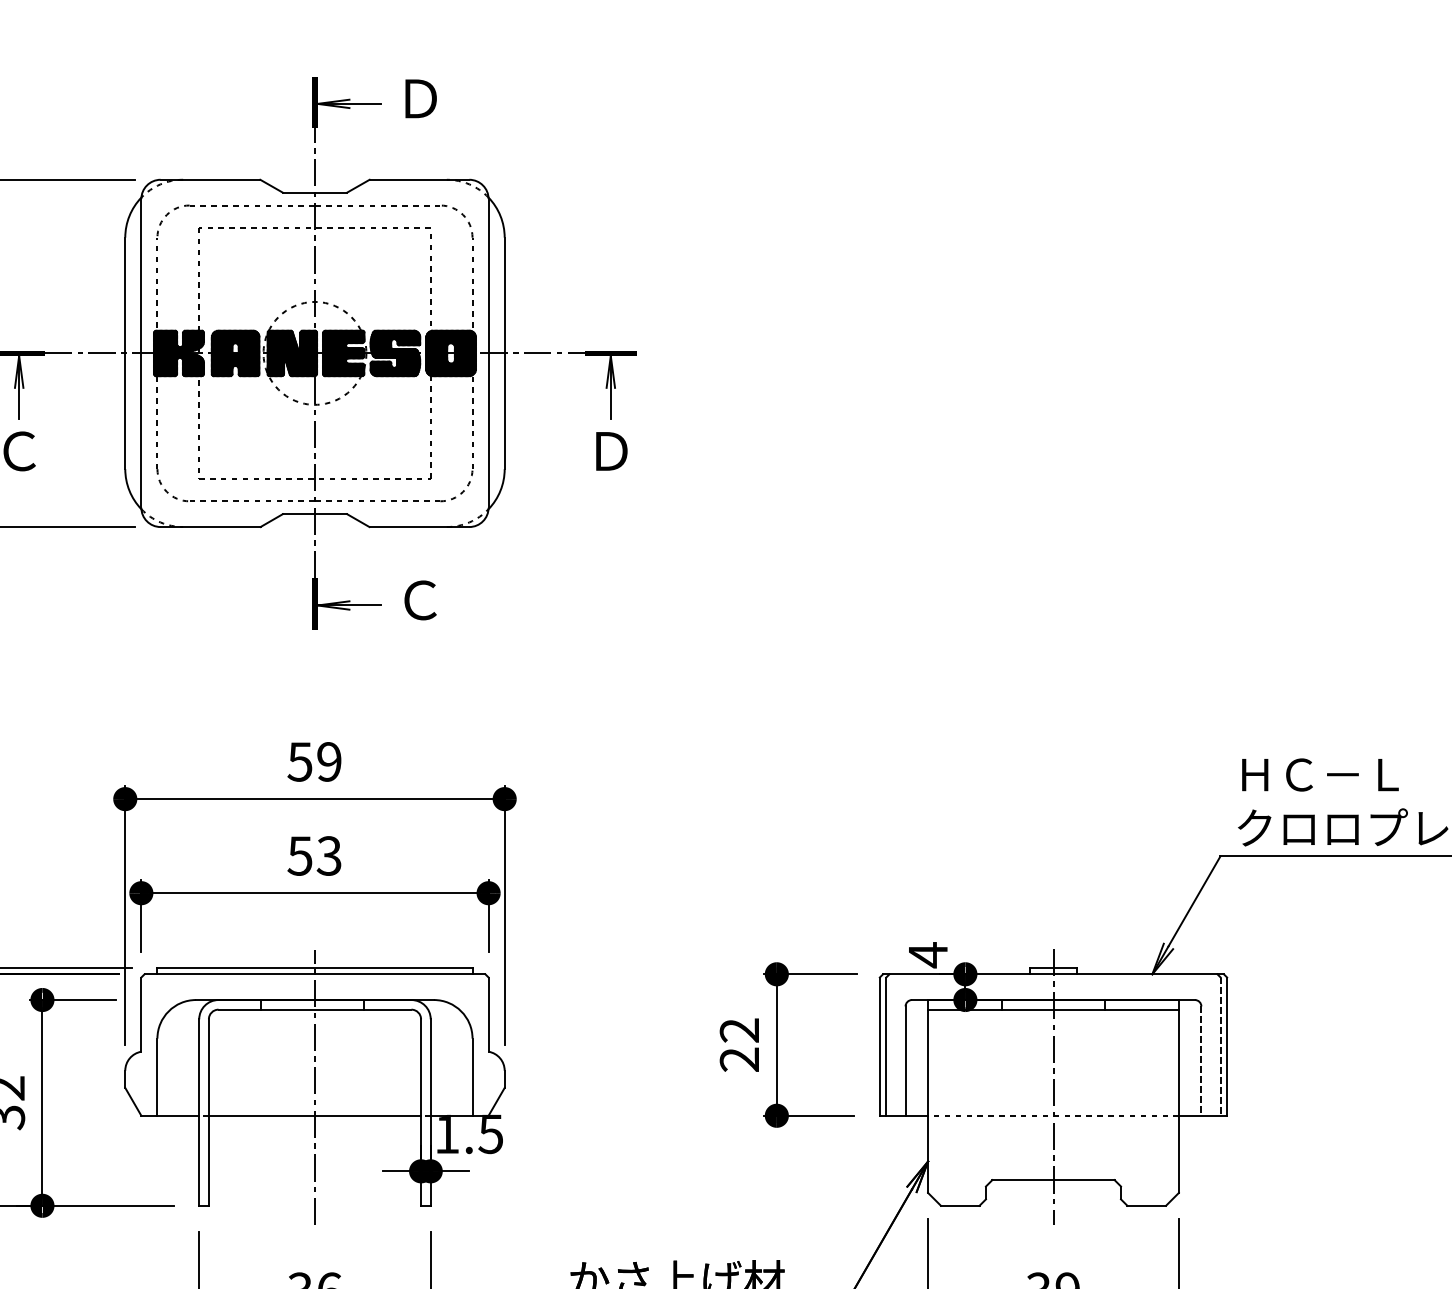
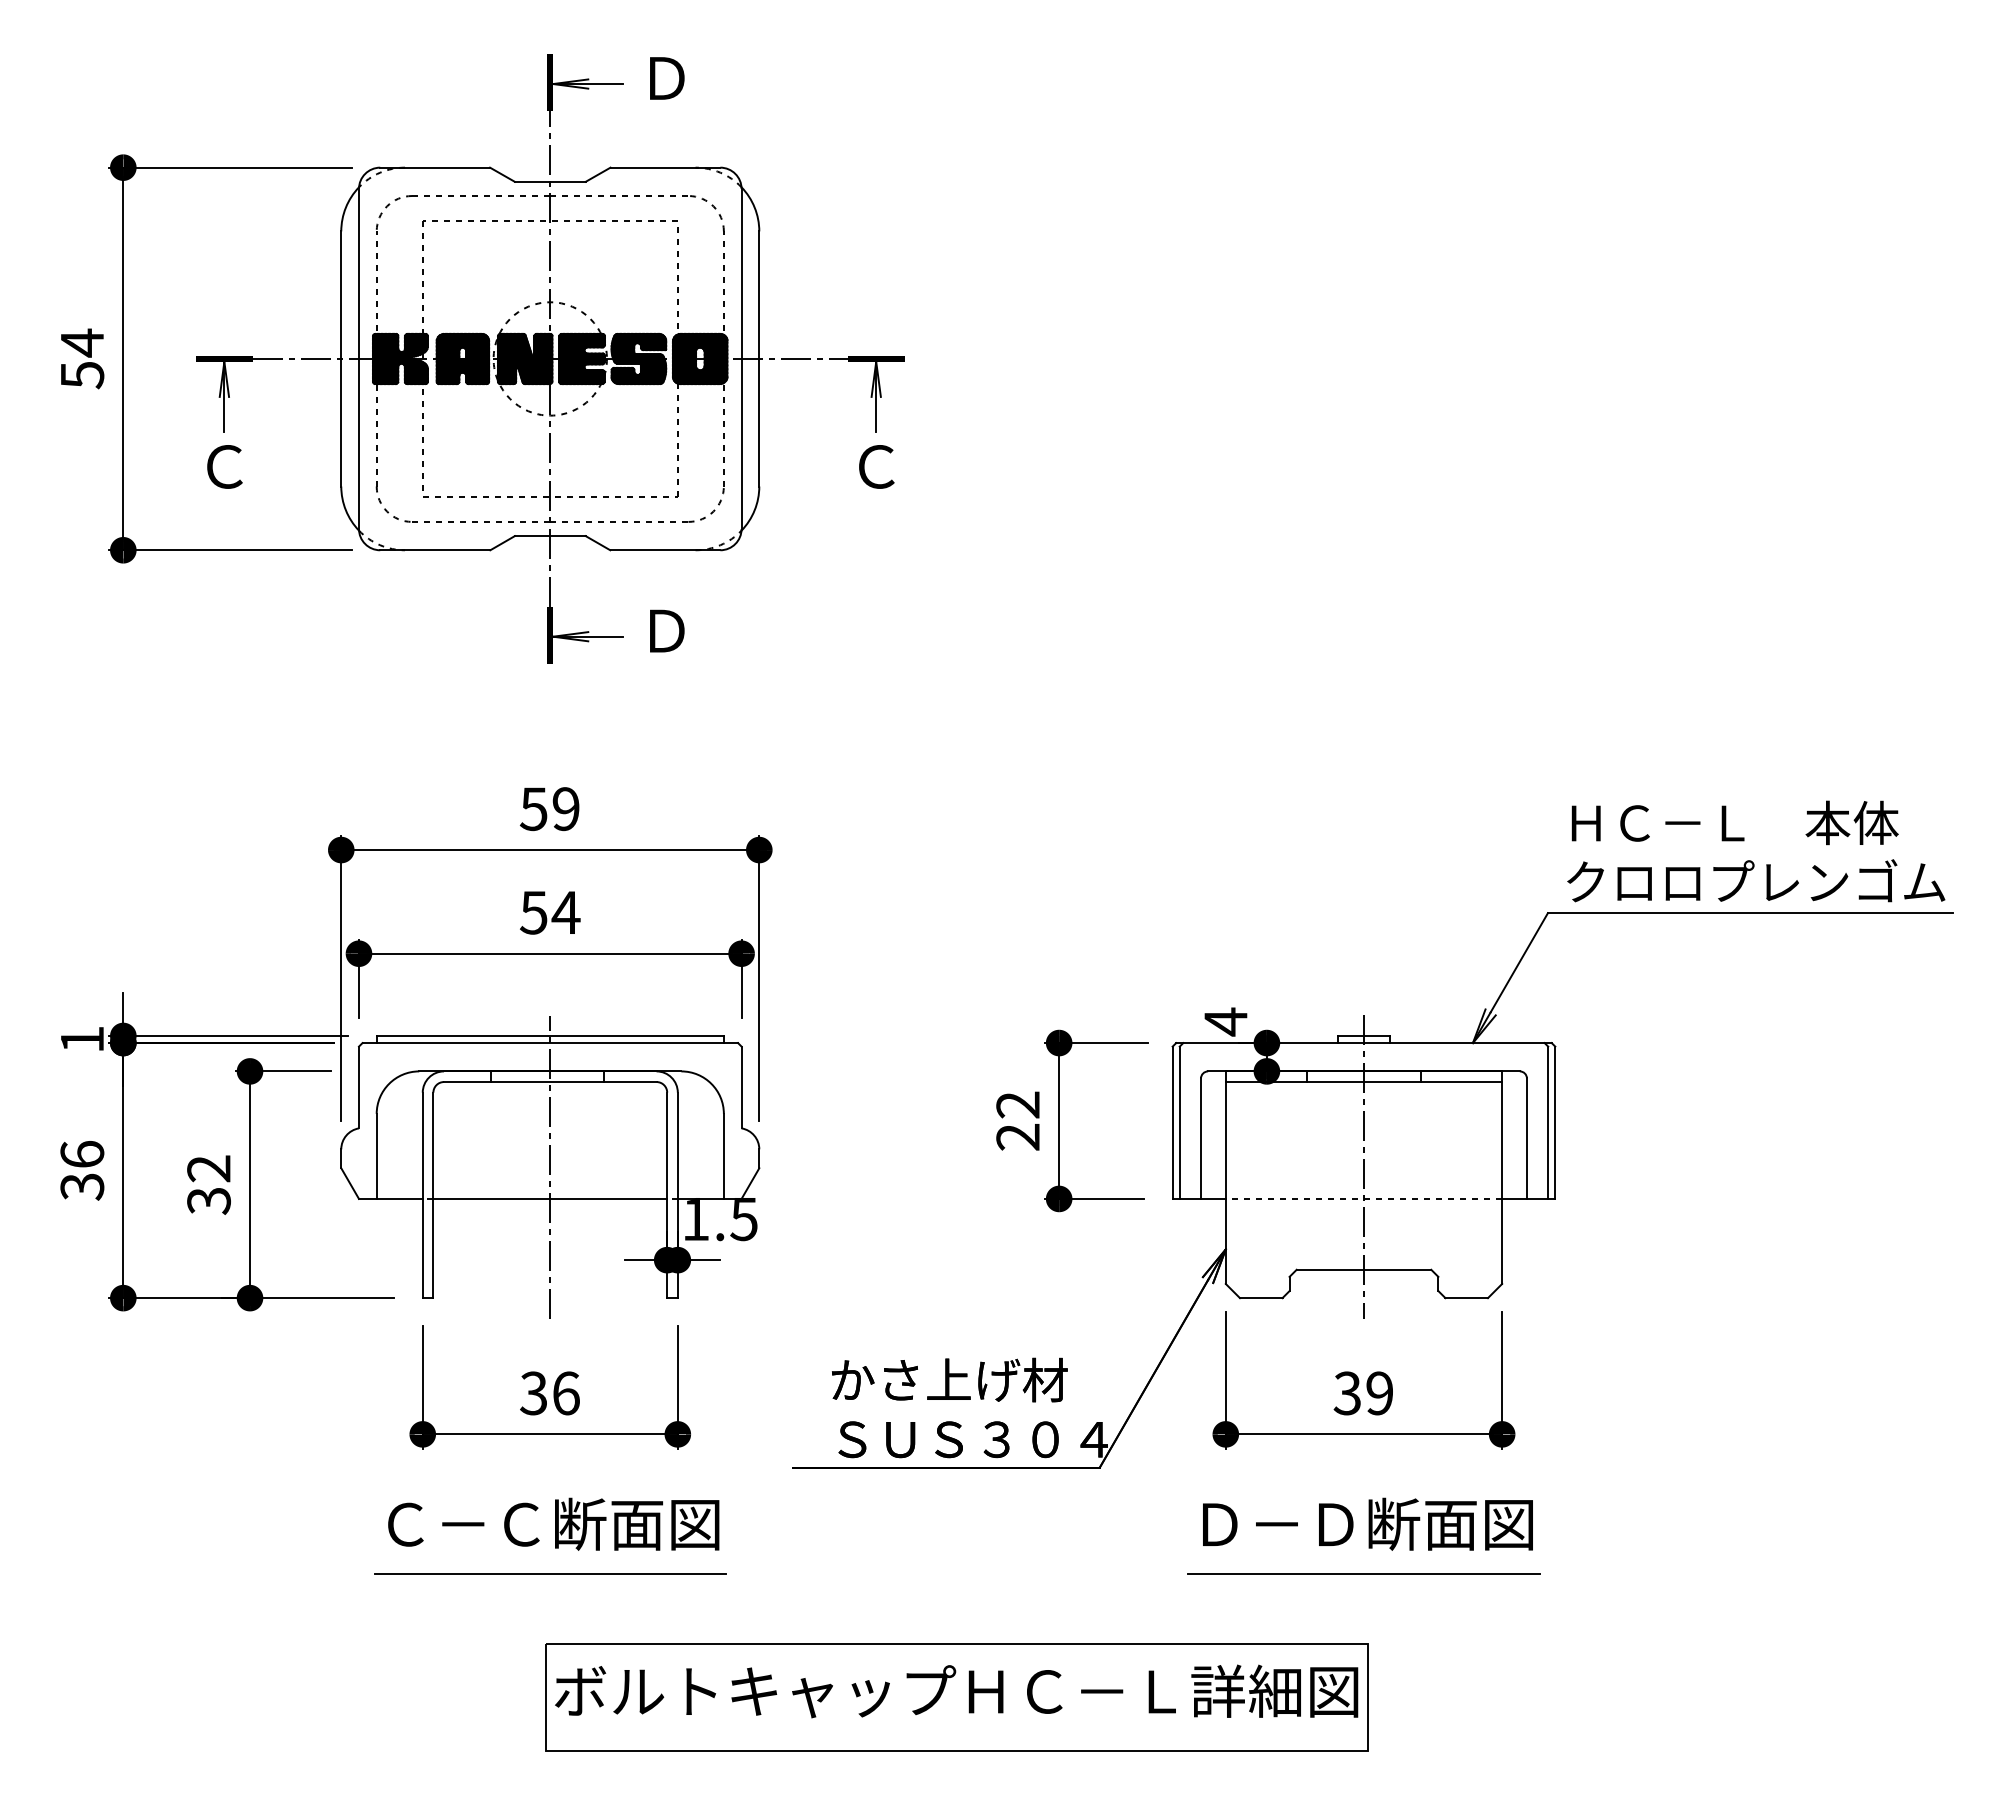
text: (611, 451) -> (876, 466), Ｄ -> Ｃ
text: (420, 600) -> (666, 631), Ｃ -> Ｄ
text: (328, 855) -> (565, 912), 53 -> 54
line: (1220, 1047) -> (1548, 1123), dashed -> solid
line: (1200, 1061) -> (1526, 1139), dashed -> solid

